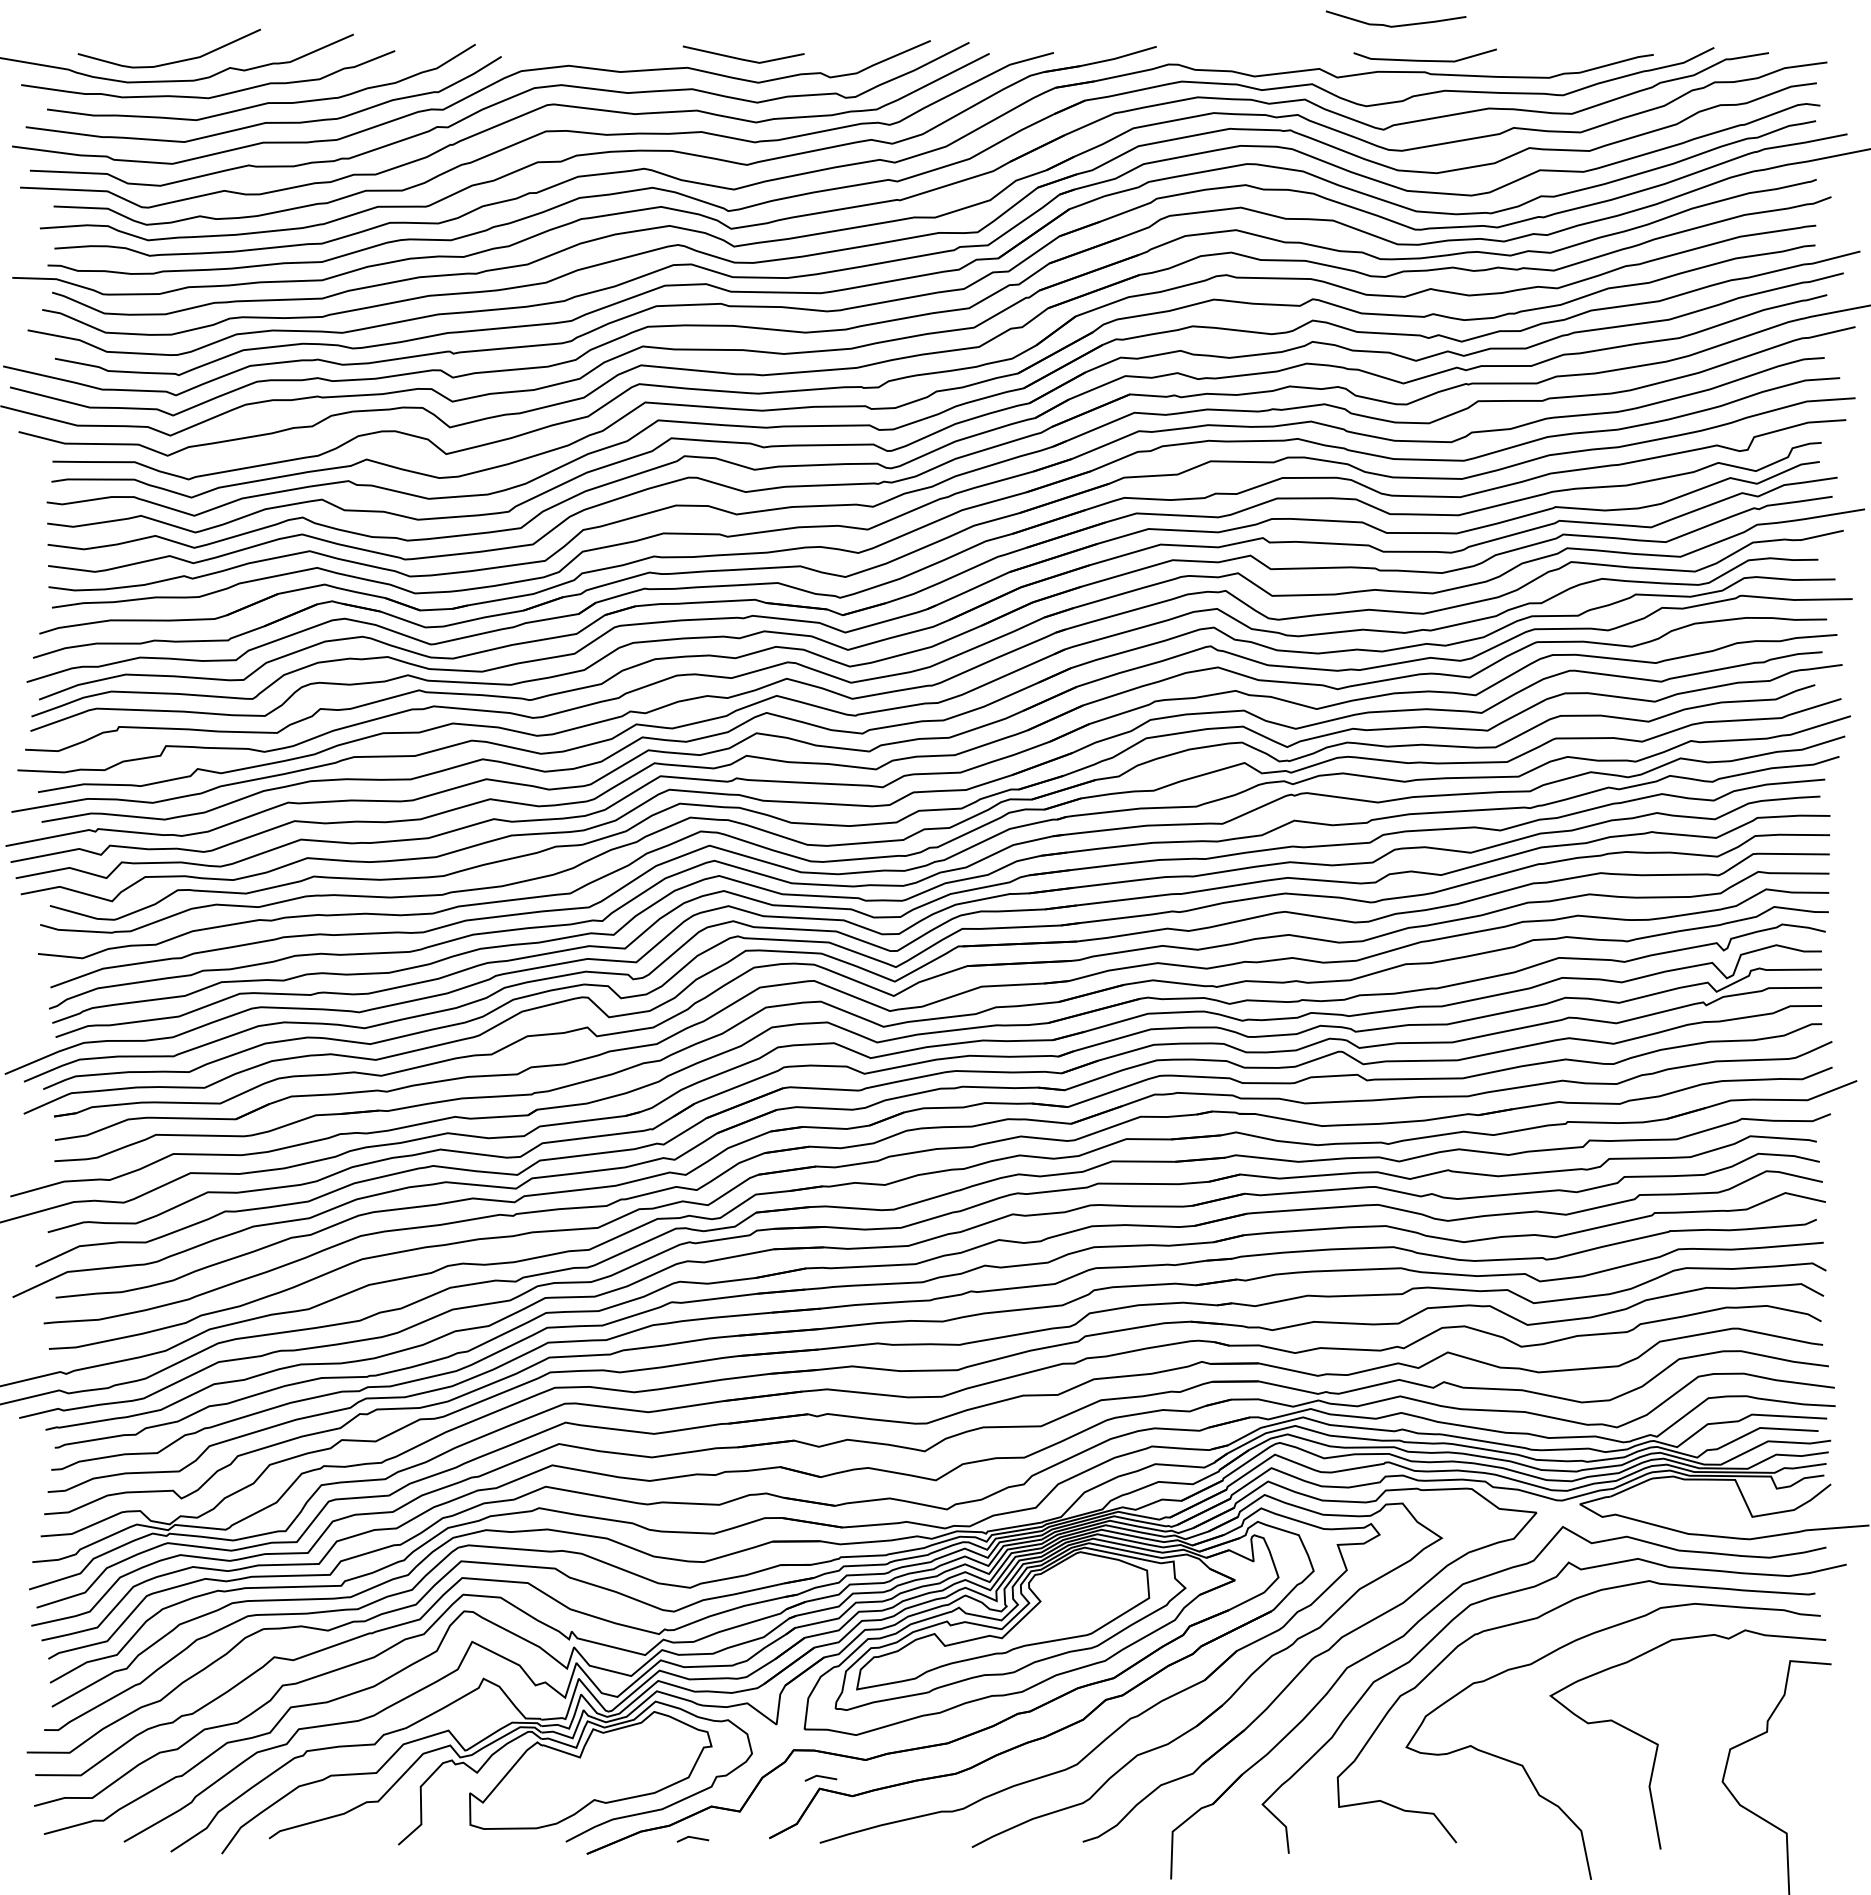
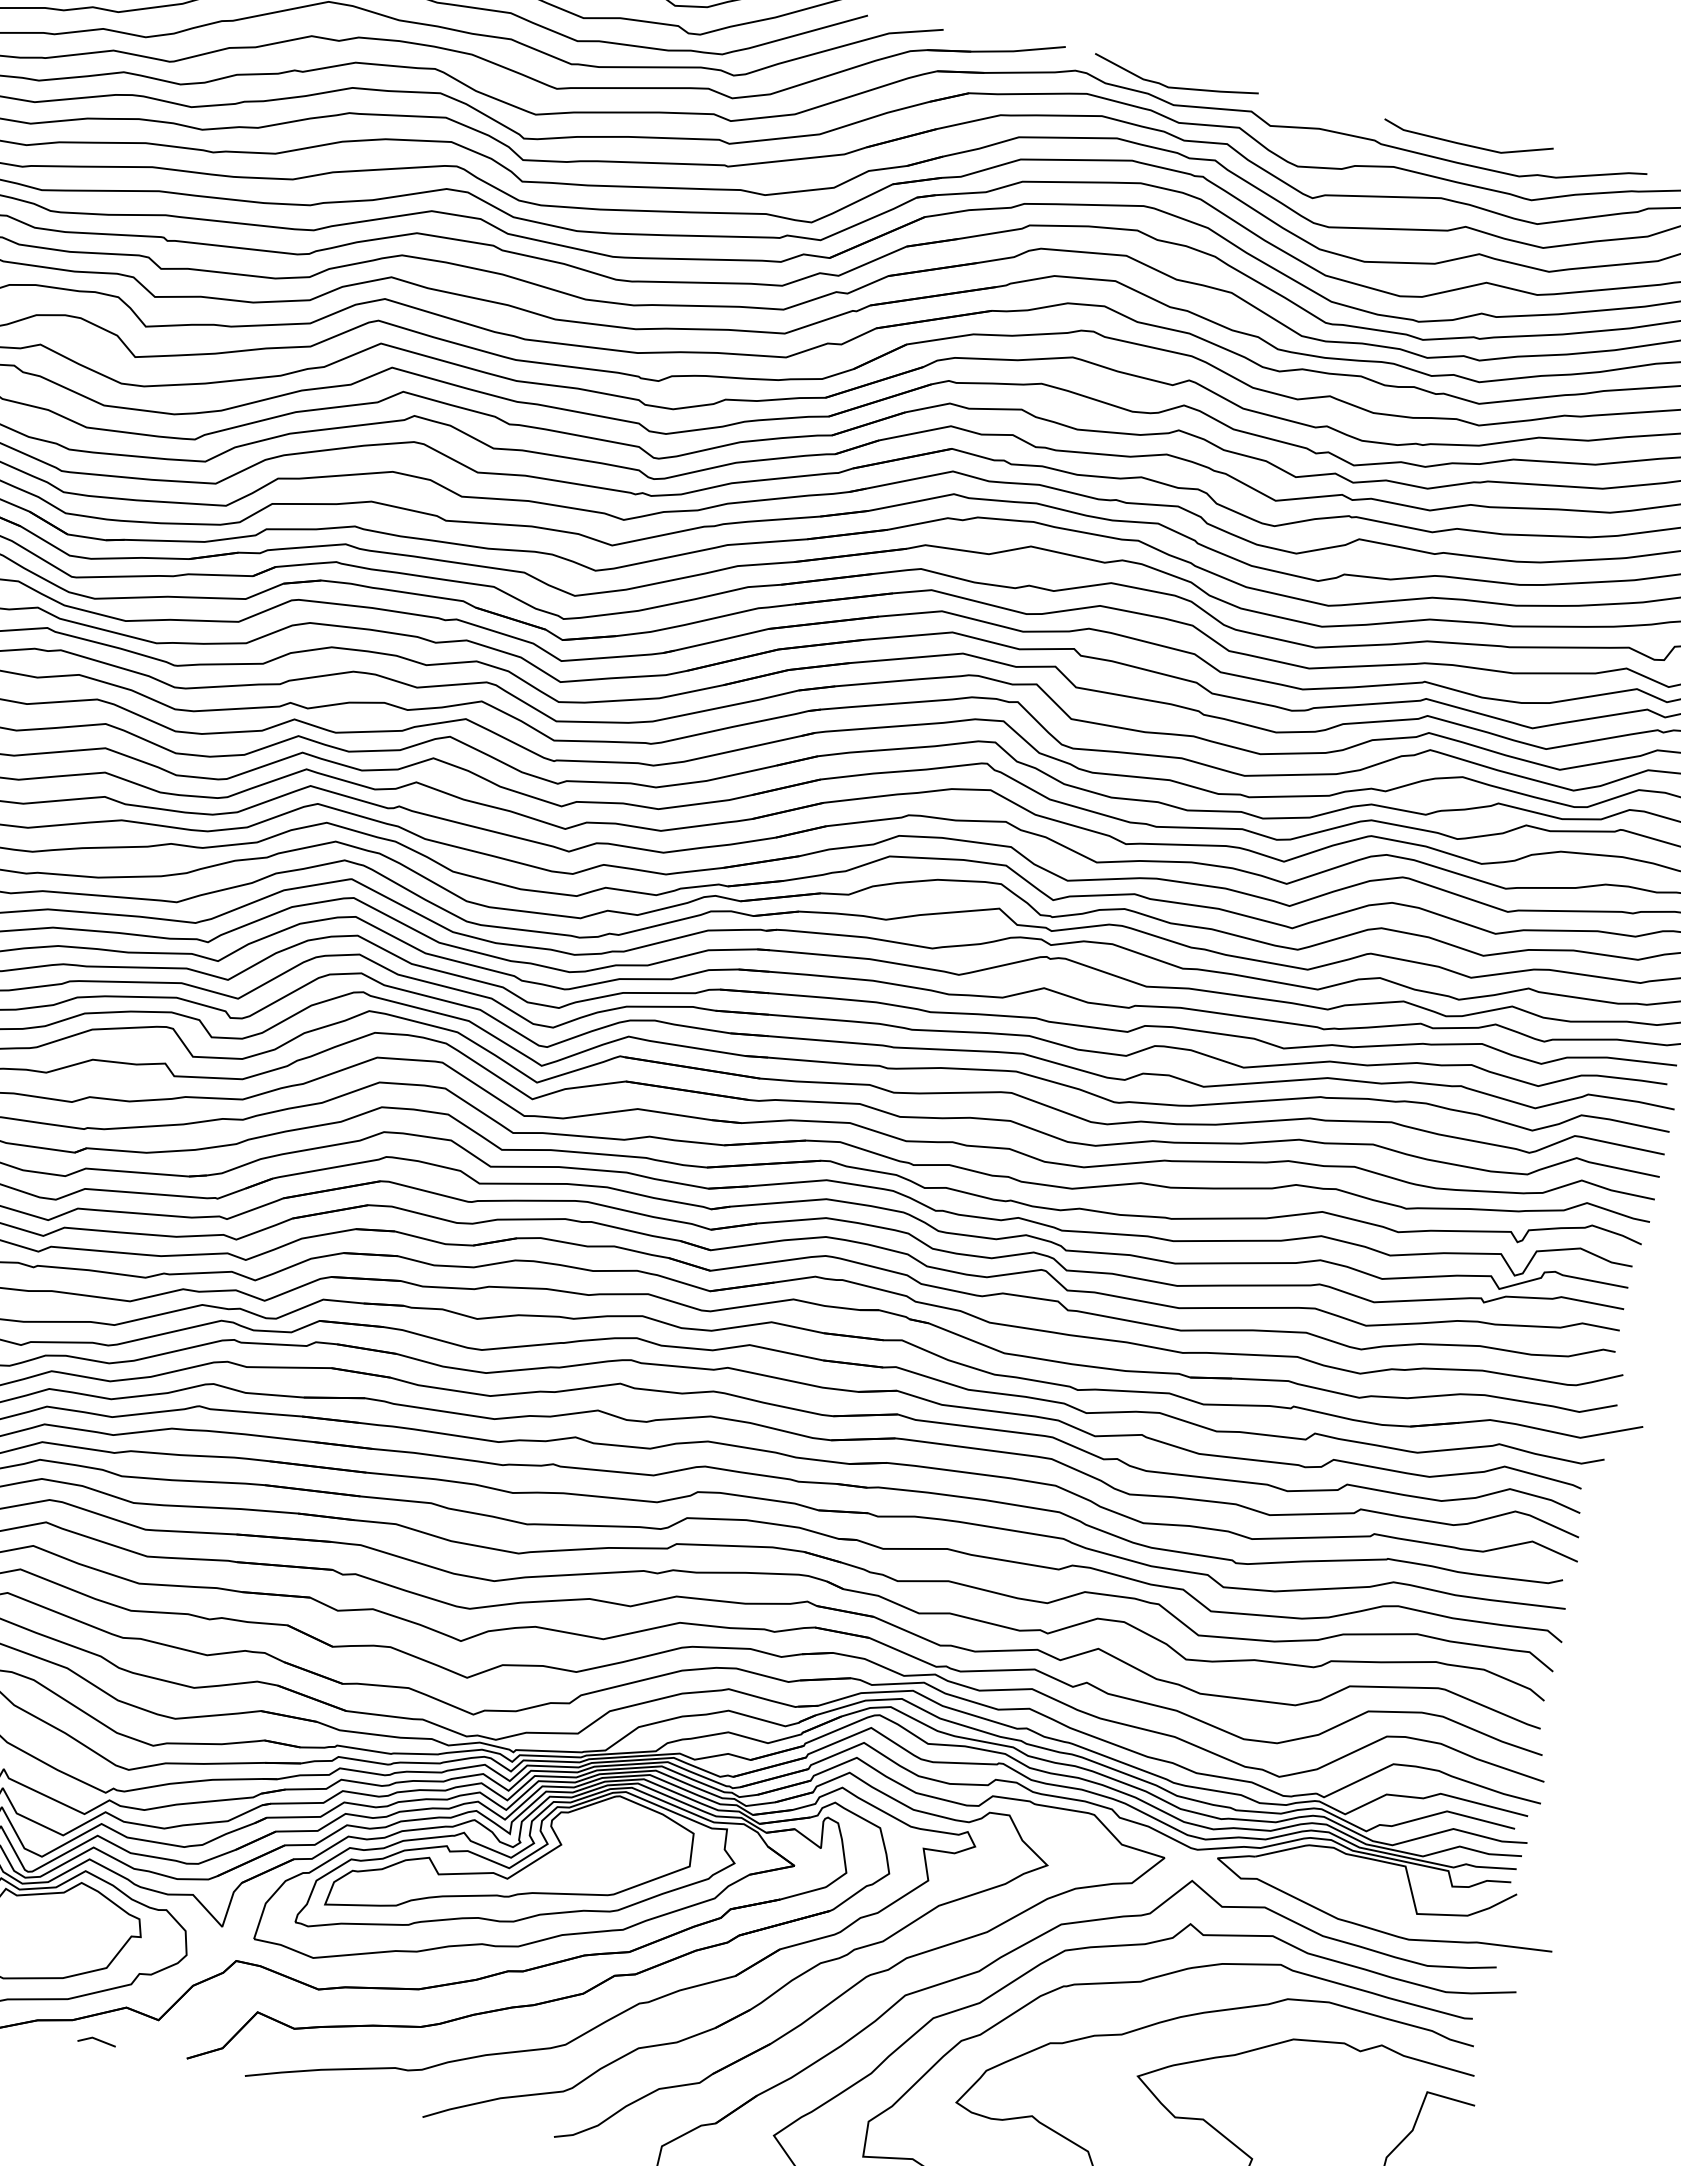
curve: (1395, 25) -> (1173, 86), moved
line: (1424, 60) -> (1466, 144), moved
line: (820, 1777) -> (261, 1999), removed

